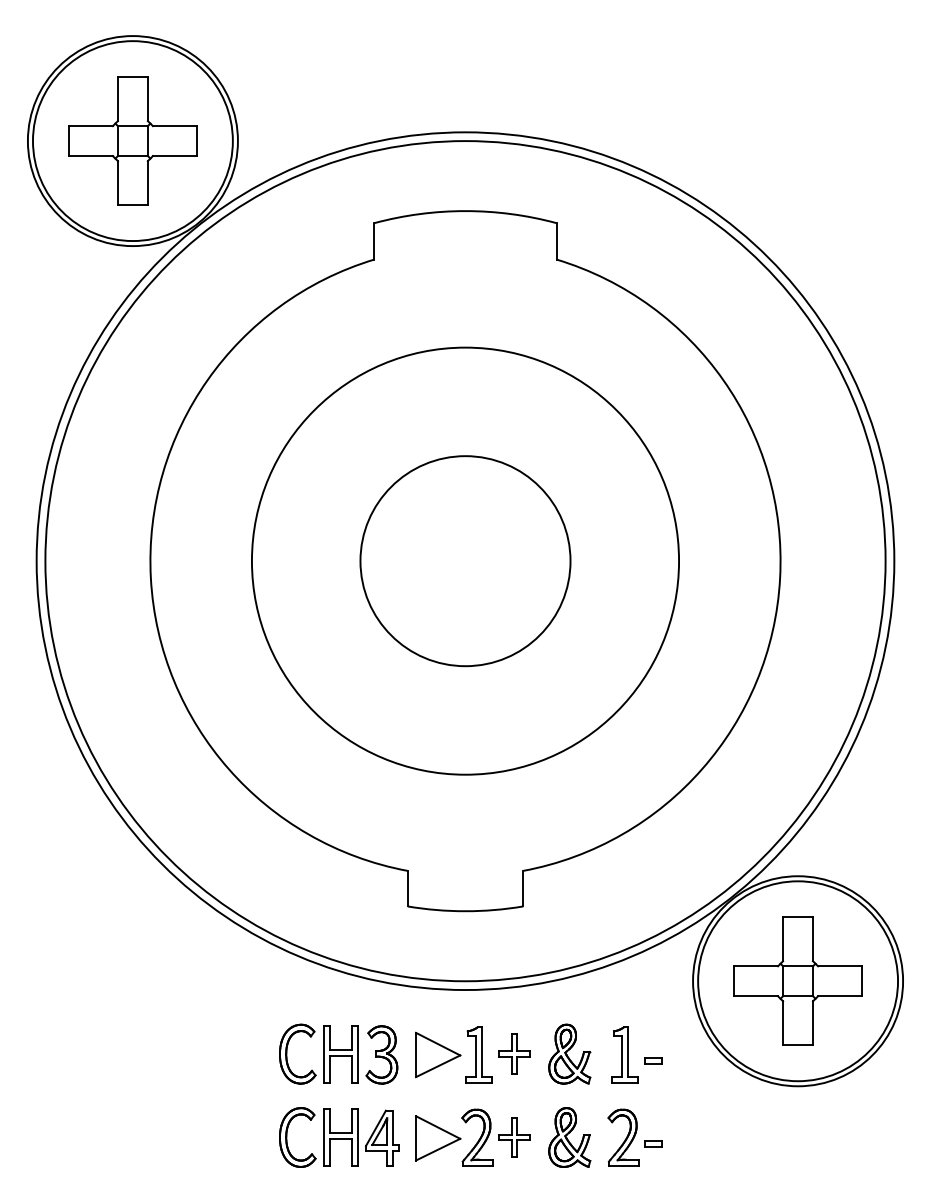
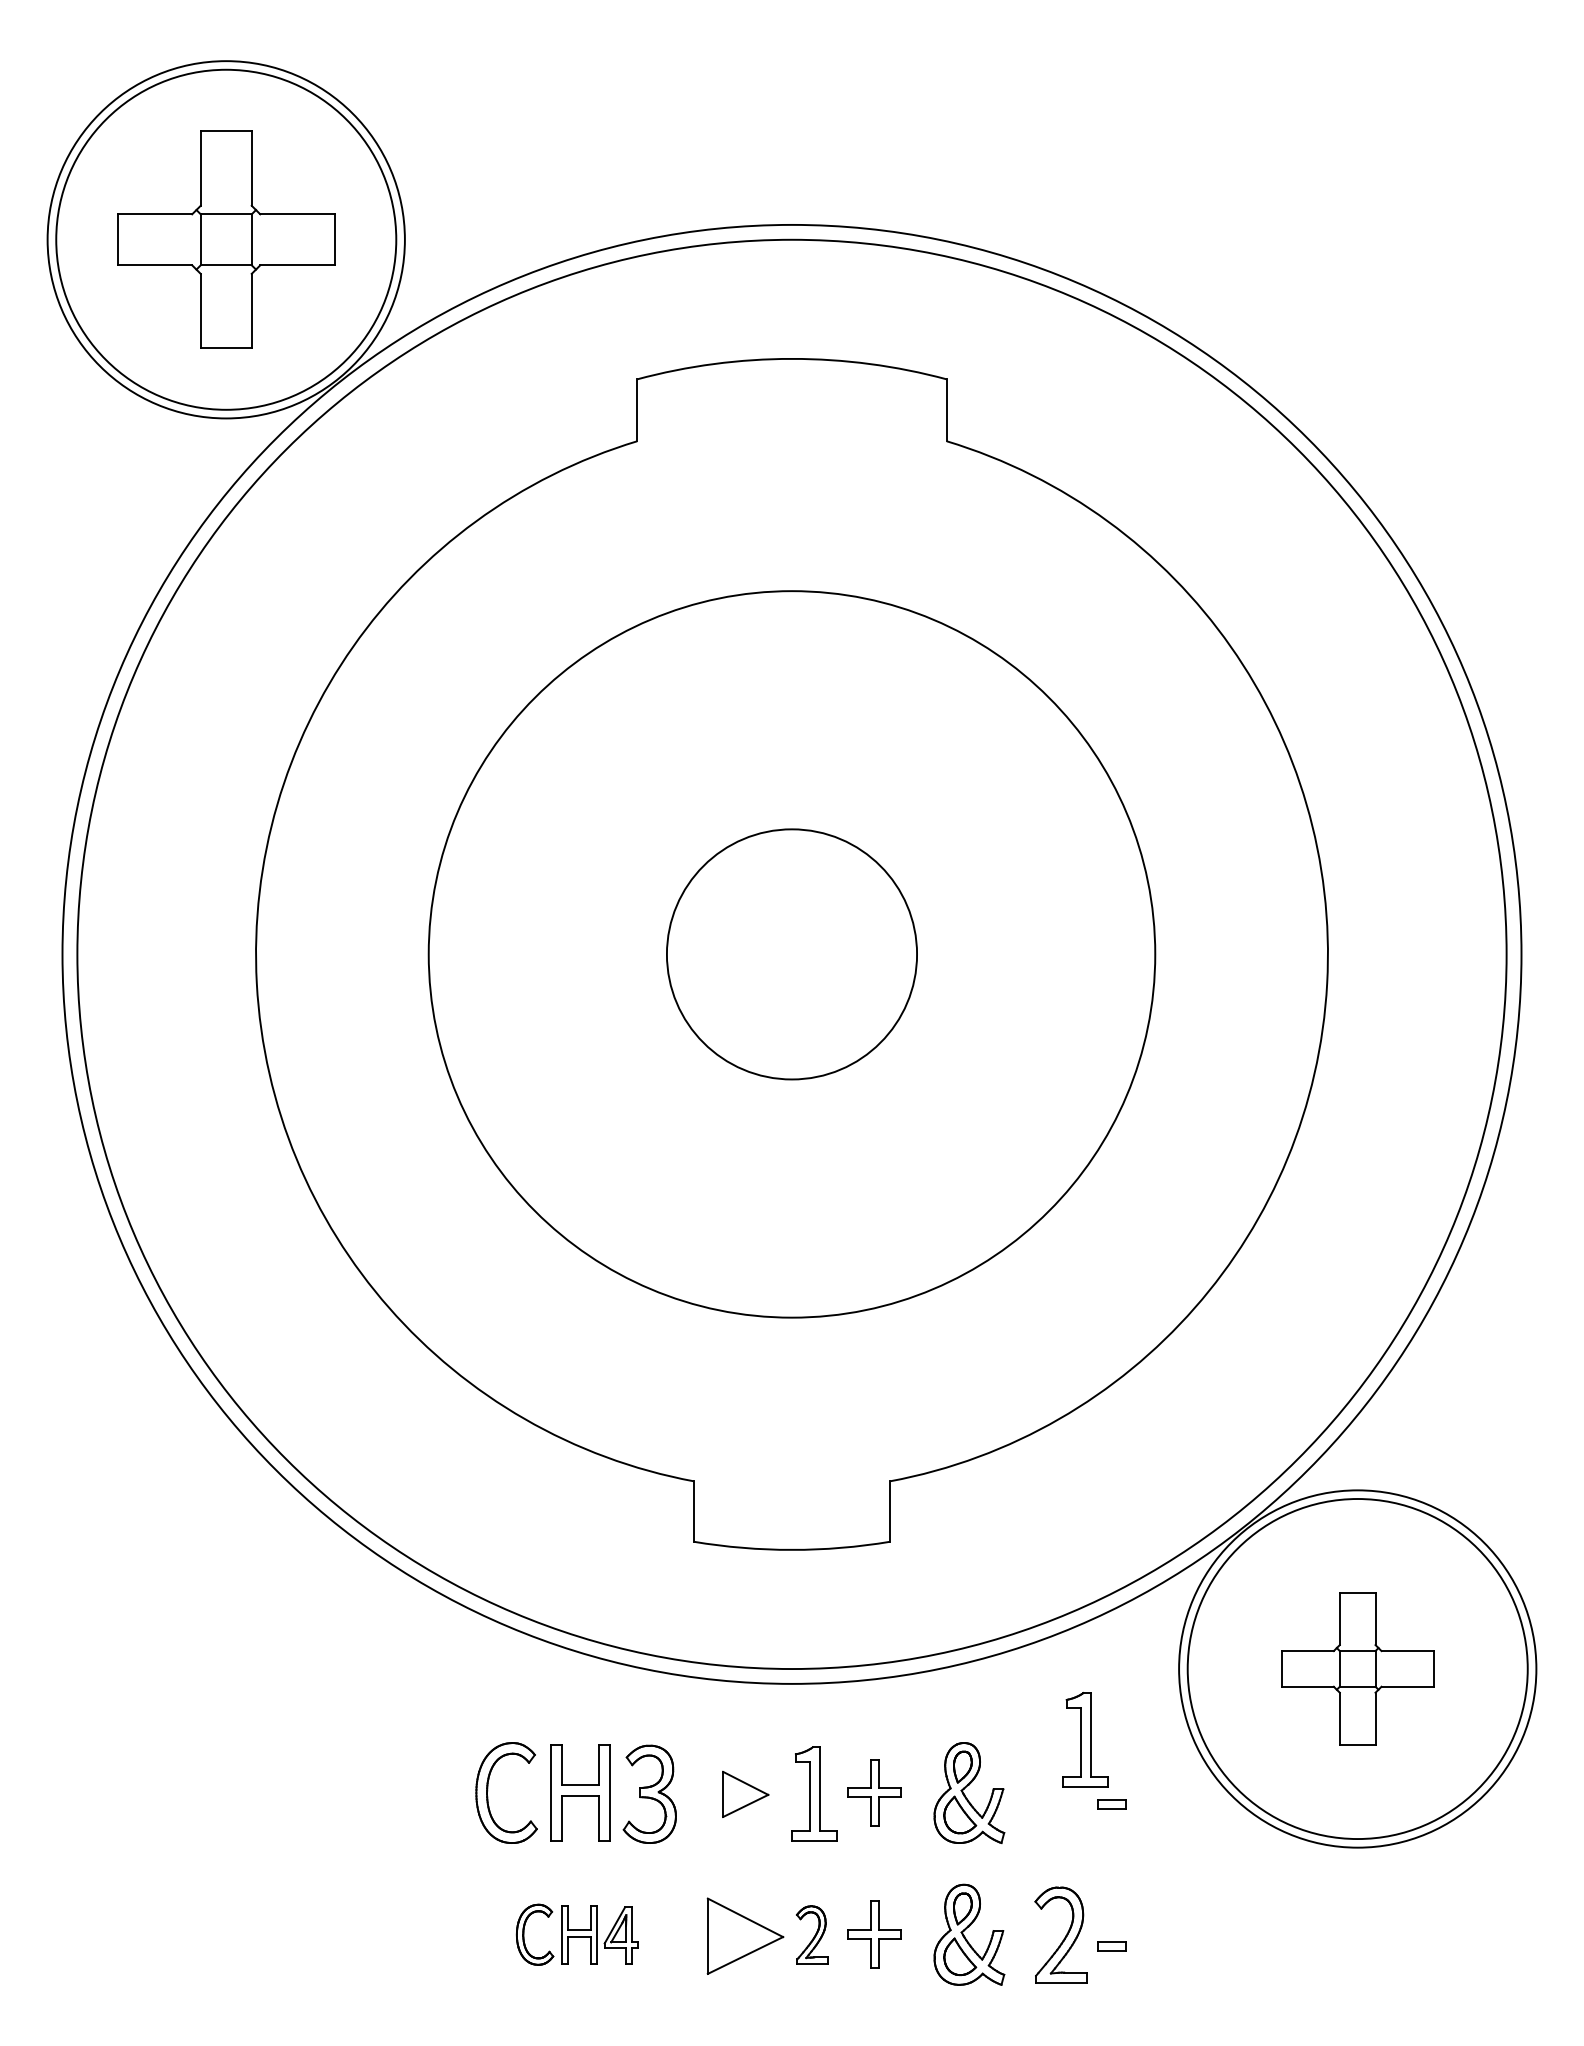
circle: (465, 561) -> (792, 954), size x0.7
part: (797, 980) -> (1356, 1667), size x0.7
part: (438, 1054) -> (746, 1793), size x0.6
part: (624, 1054) -> (1084, 1739), moved
part: (339, 1137) -> (577, 1934), size x0.6
part: (477, 1137) -> (812, 1934), size x0.6

